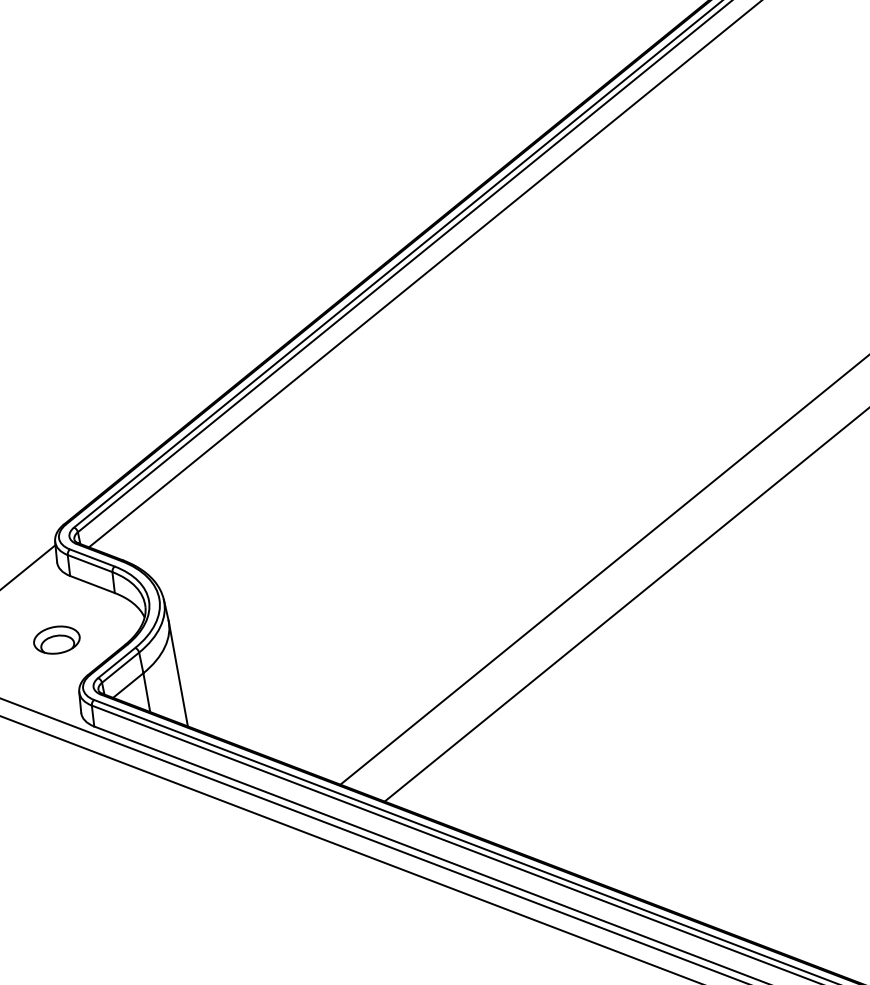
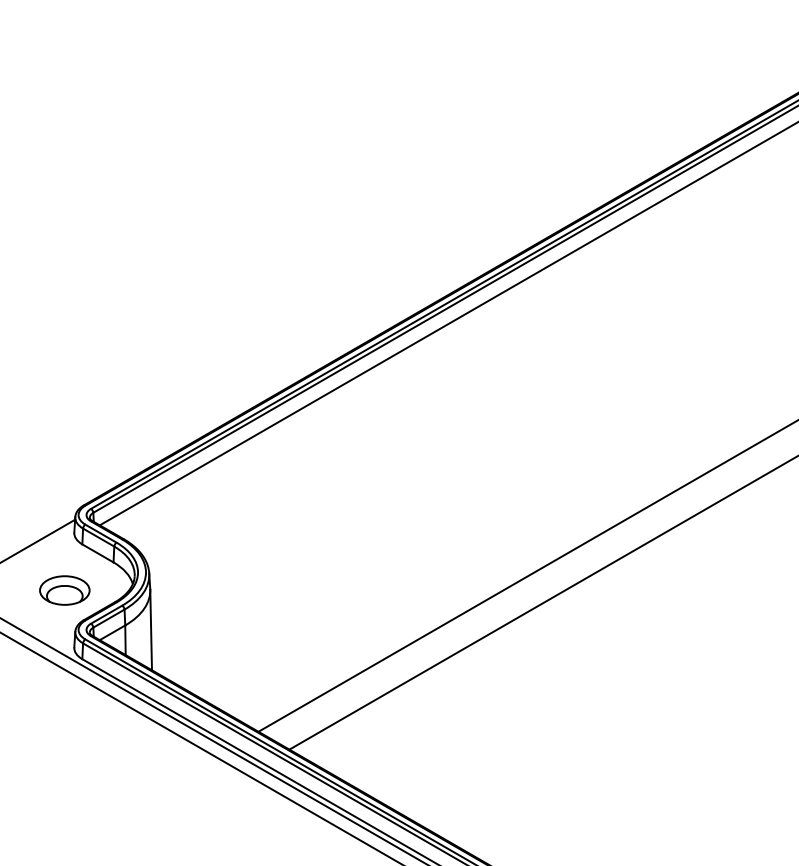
part: (56, 640) -> (64, 590), size x1.43

